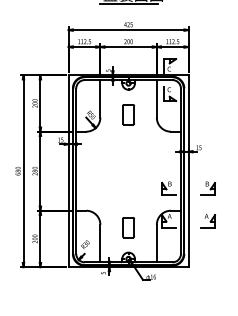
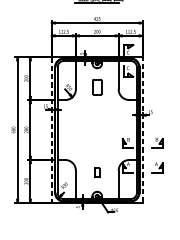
line: (68, 171) -> (51, 130), solid -> dashed
line: (188, 171) -> (142, 130), solid -> dashed
part: (128, 227) -> (97, 172), size x0.6

